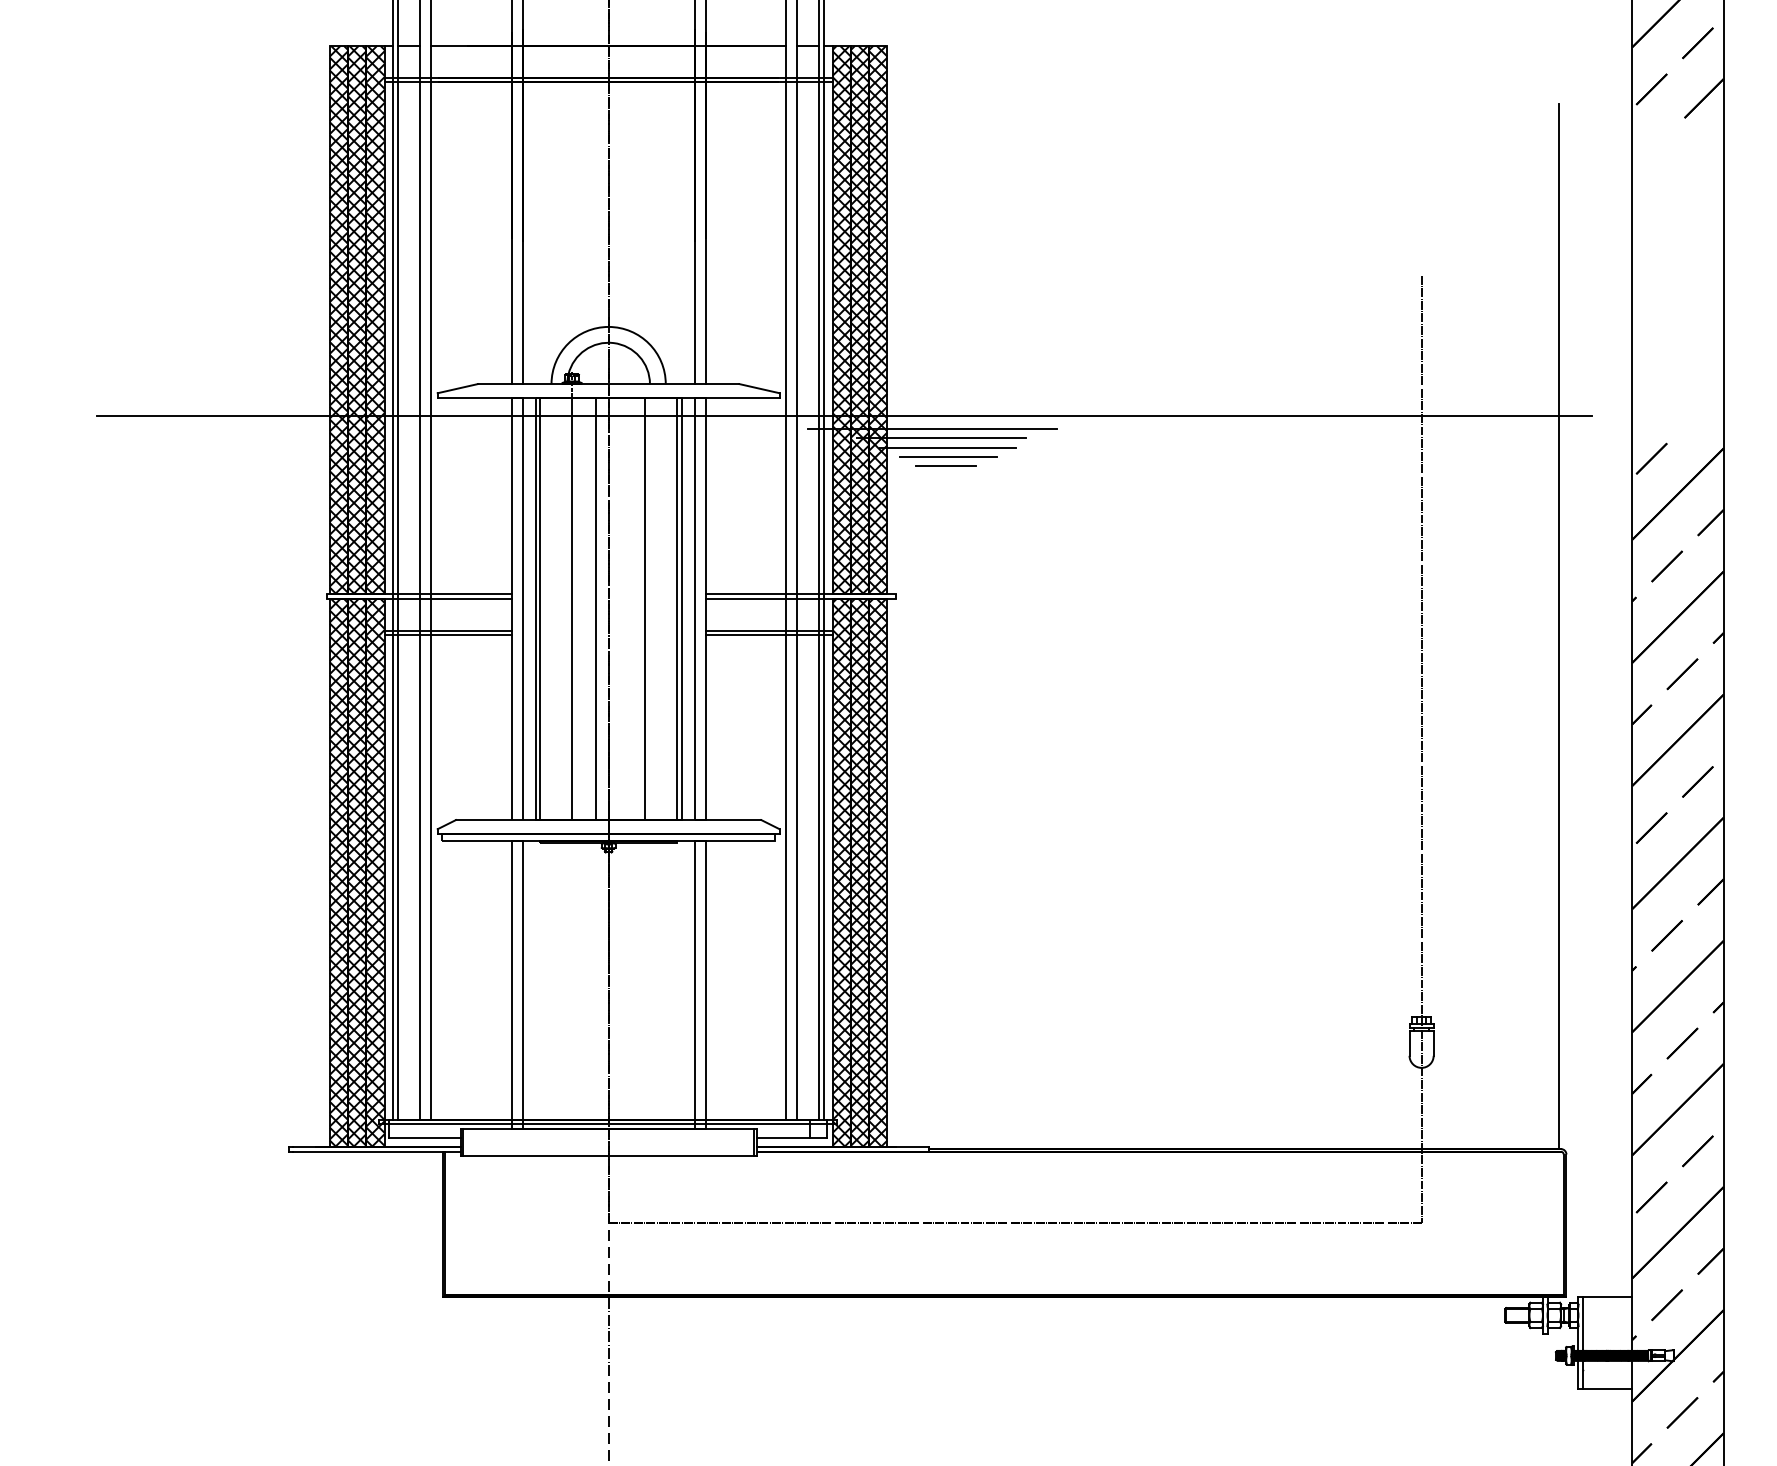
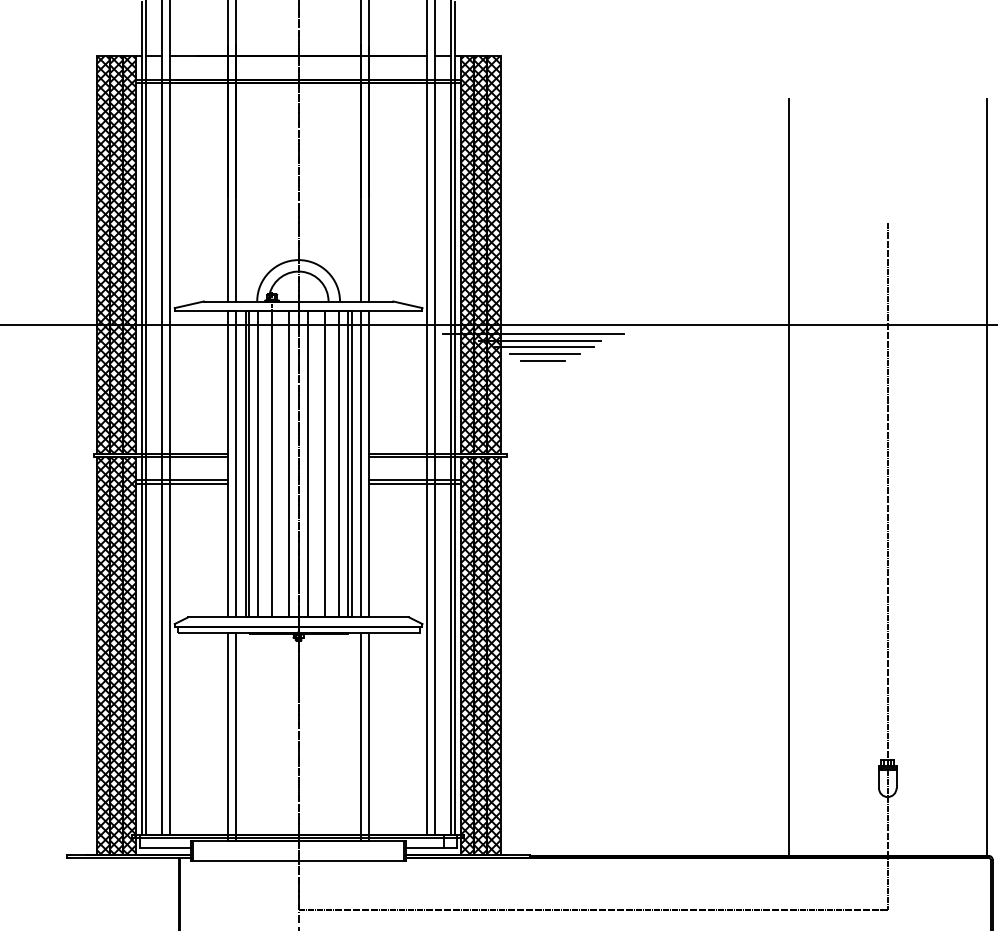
line: (552, 608) -> (257, 464), added
line: (621, 608) -> (307, 464), added
line: (664, 608) -> (339, 464), added
line: (1284, 627) -> (788, 477), added

